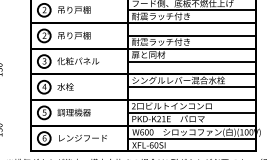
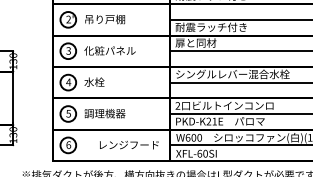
text: (82, 137) -> (128, 144), moved

